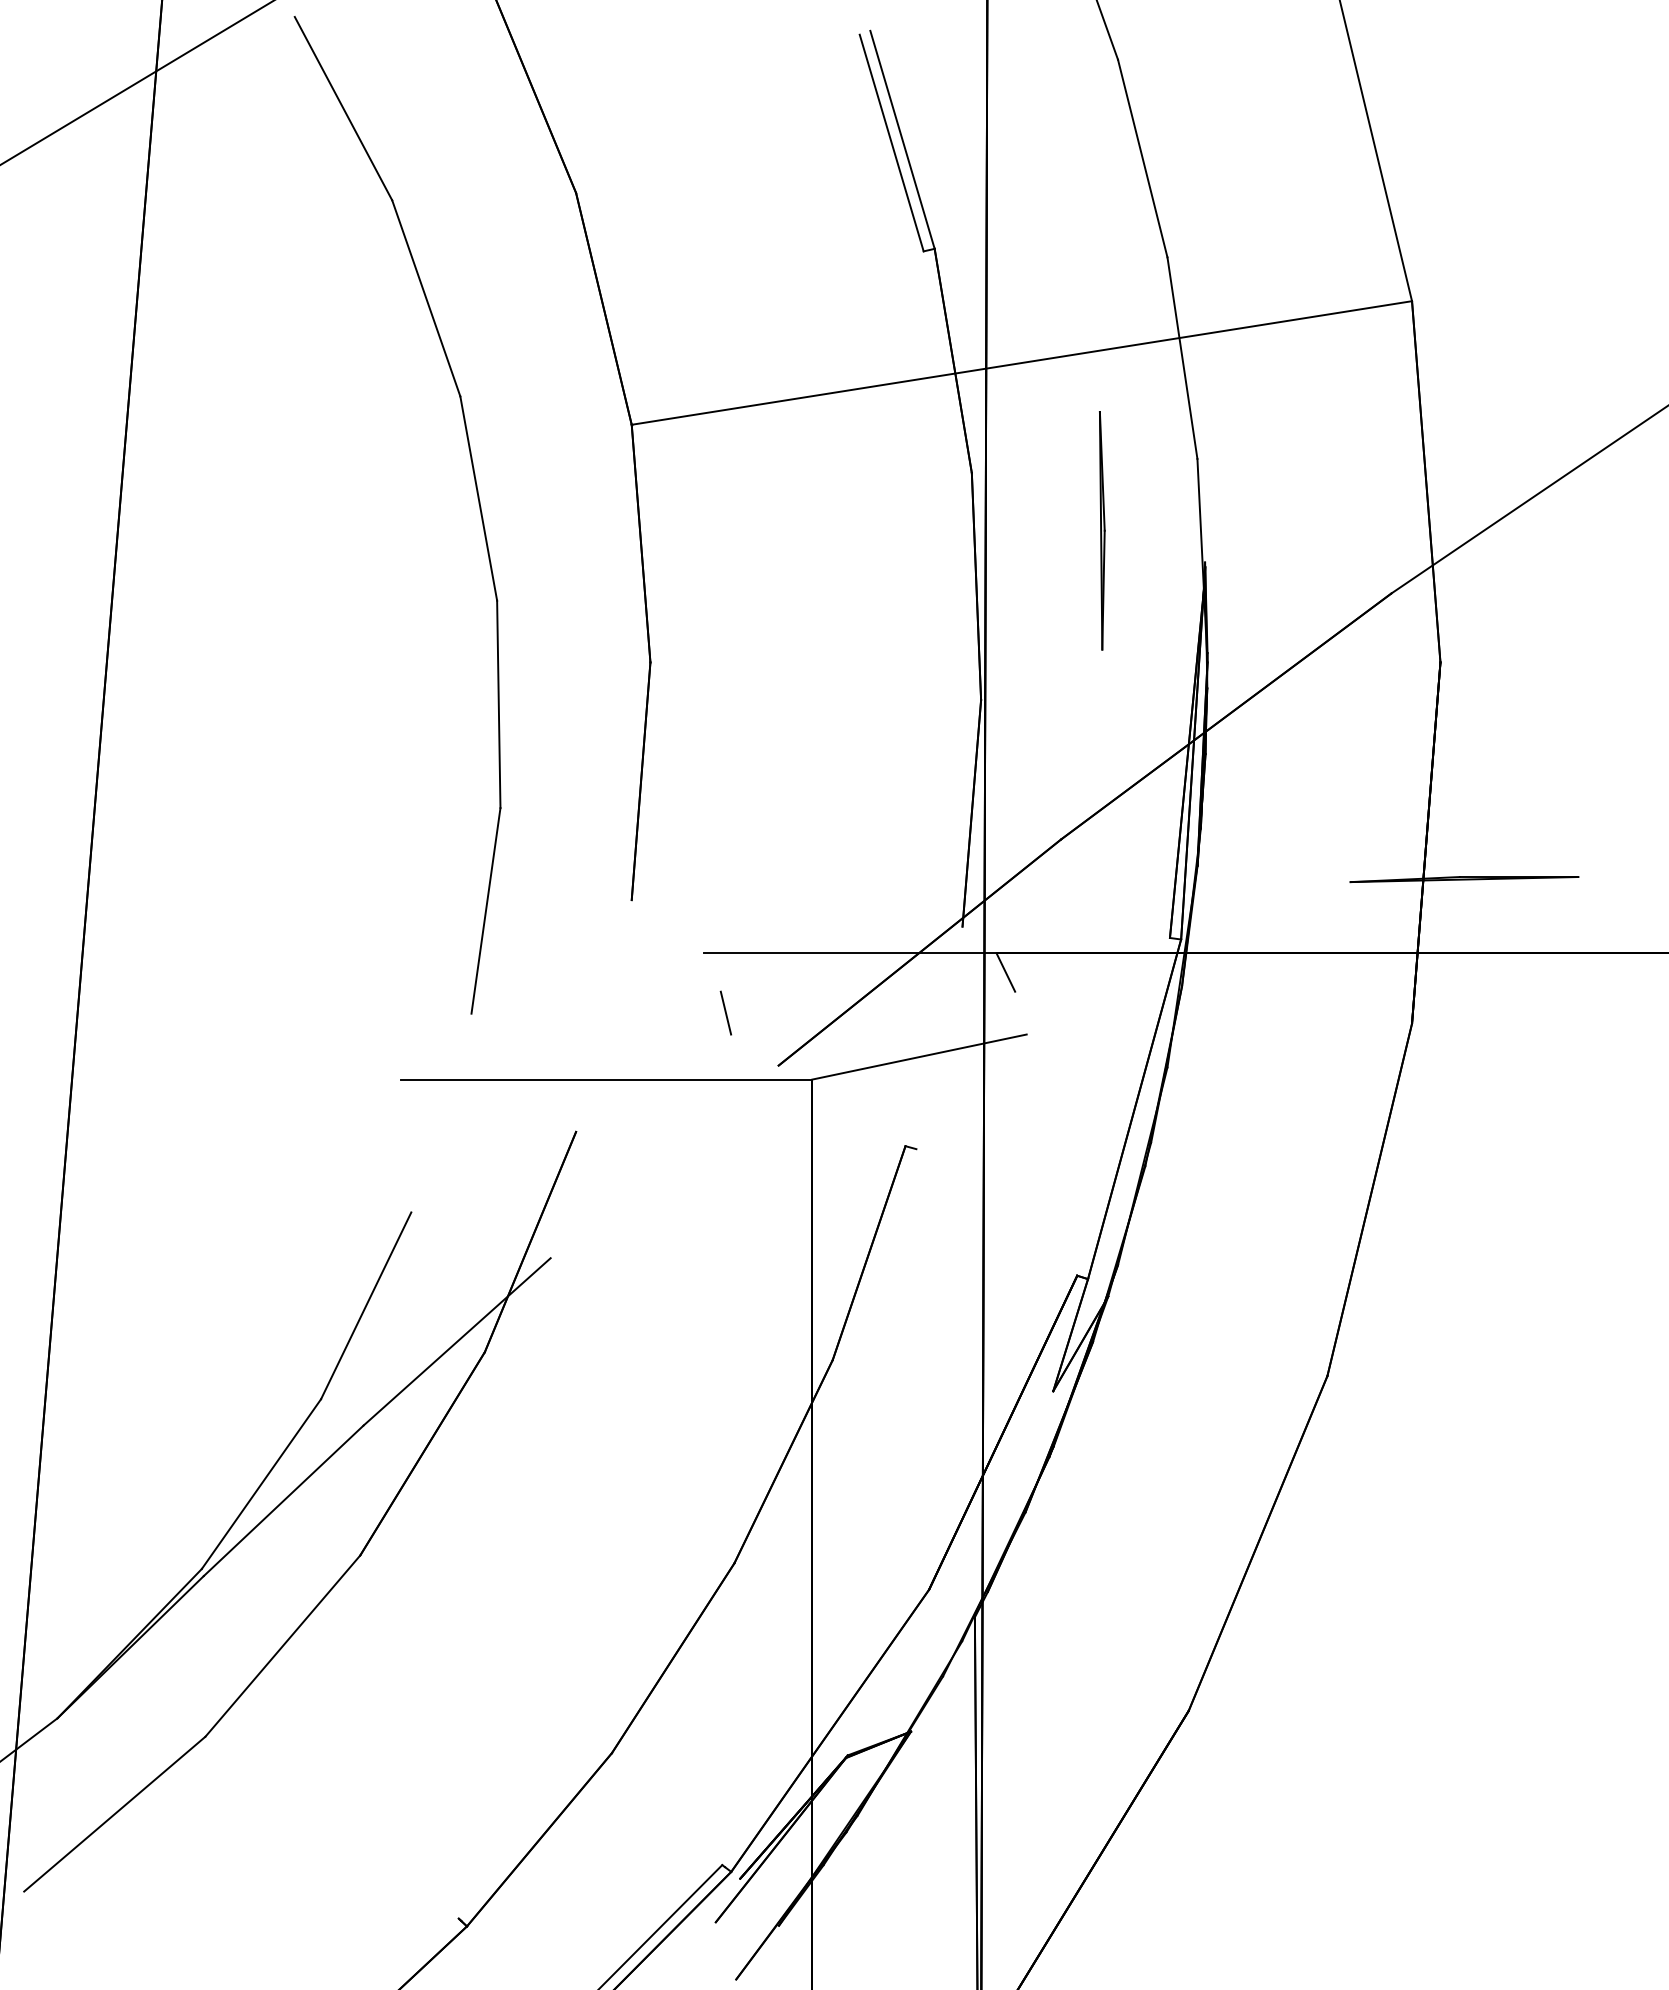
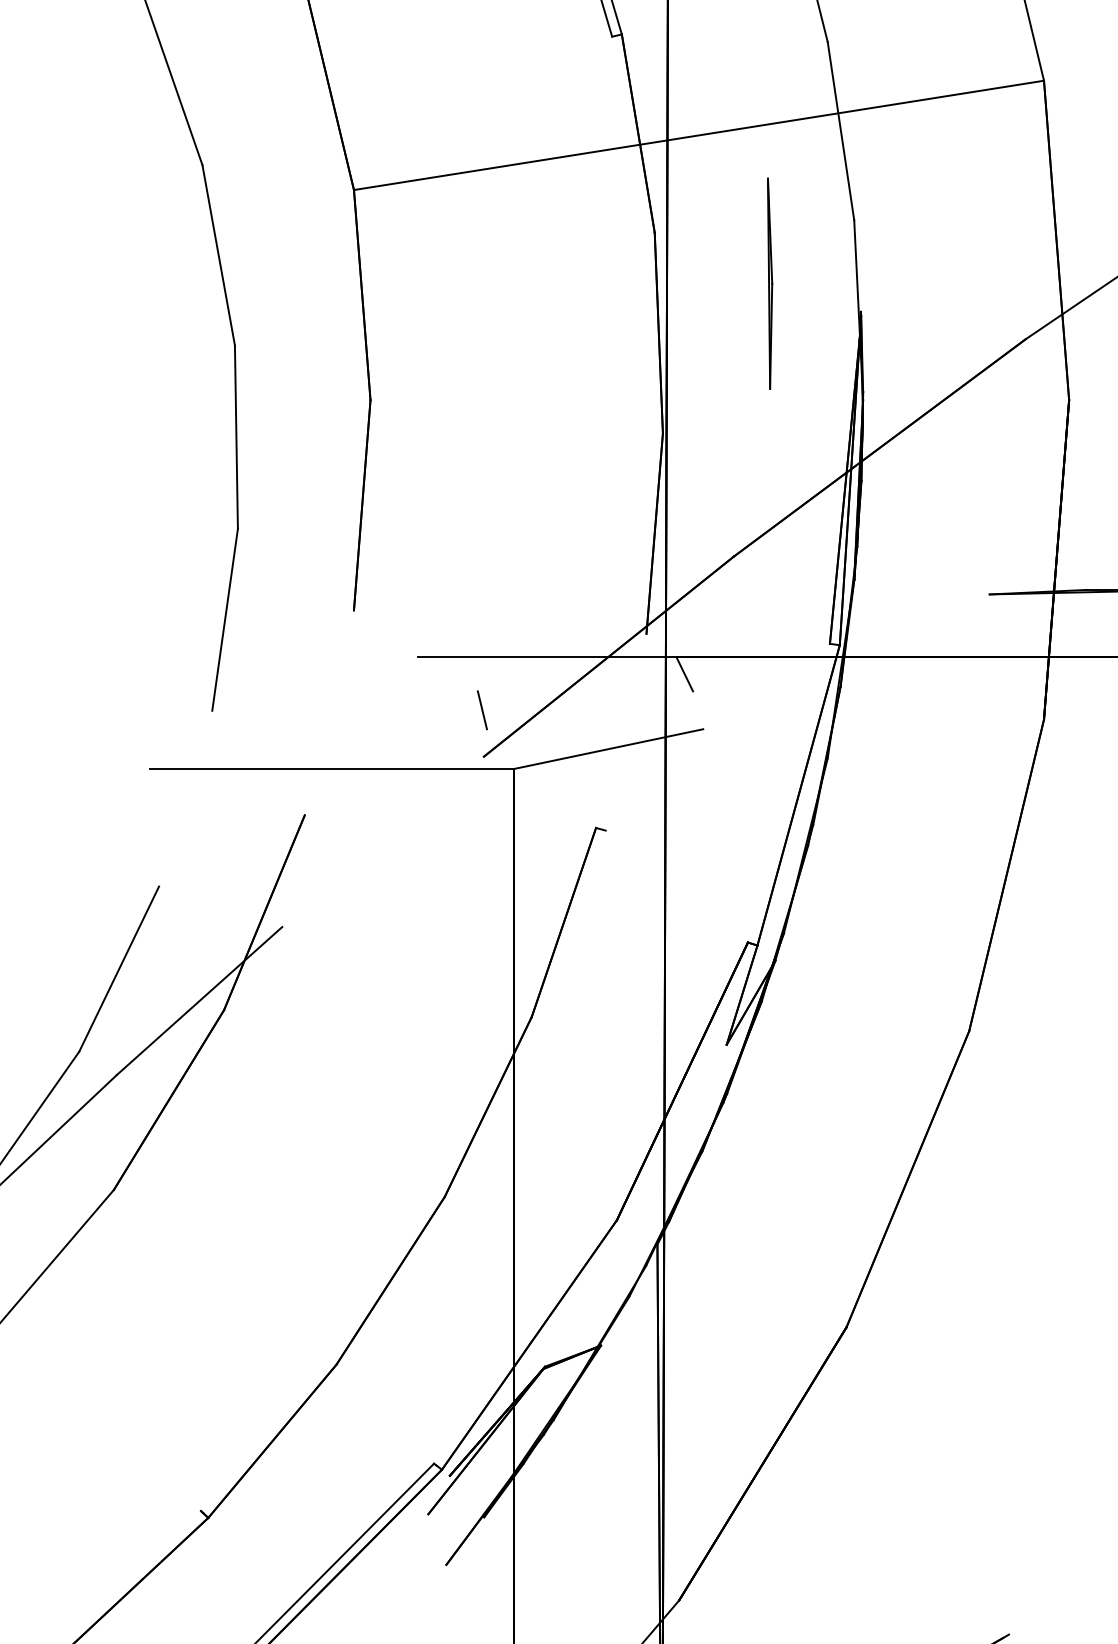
line: (725, 1012) -> (481, 709), moved

